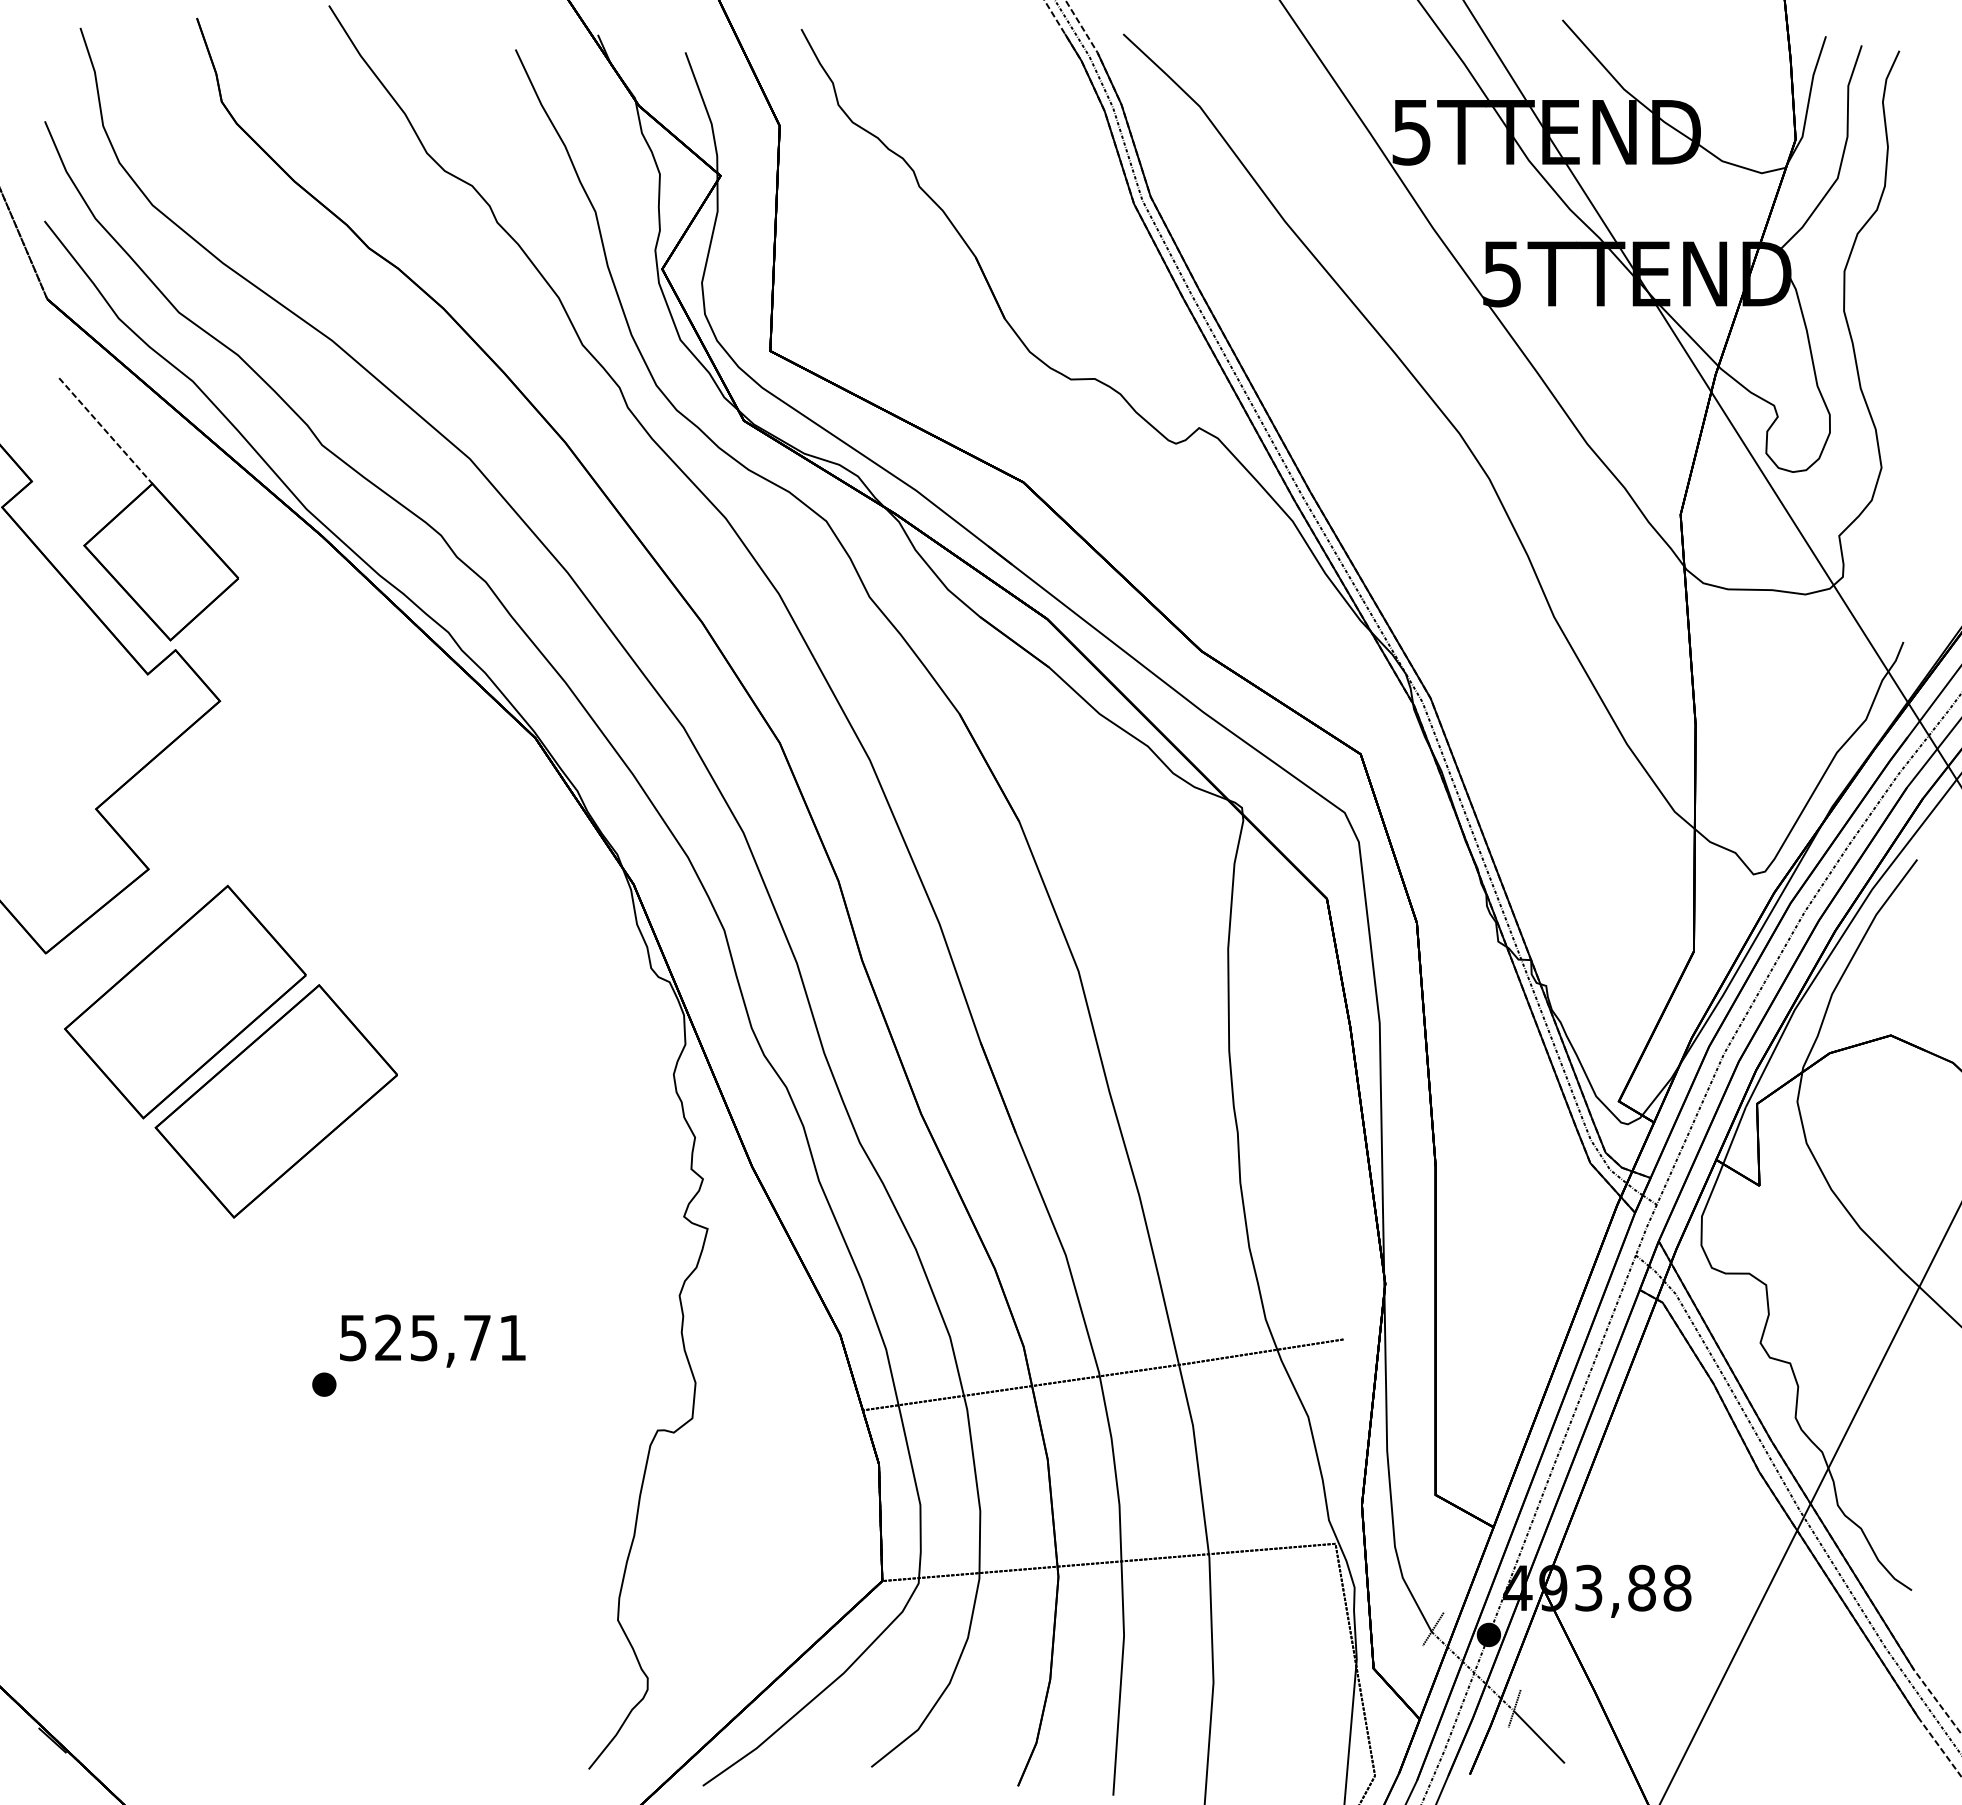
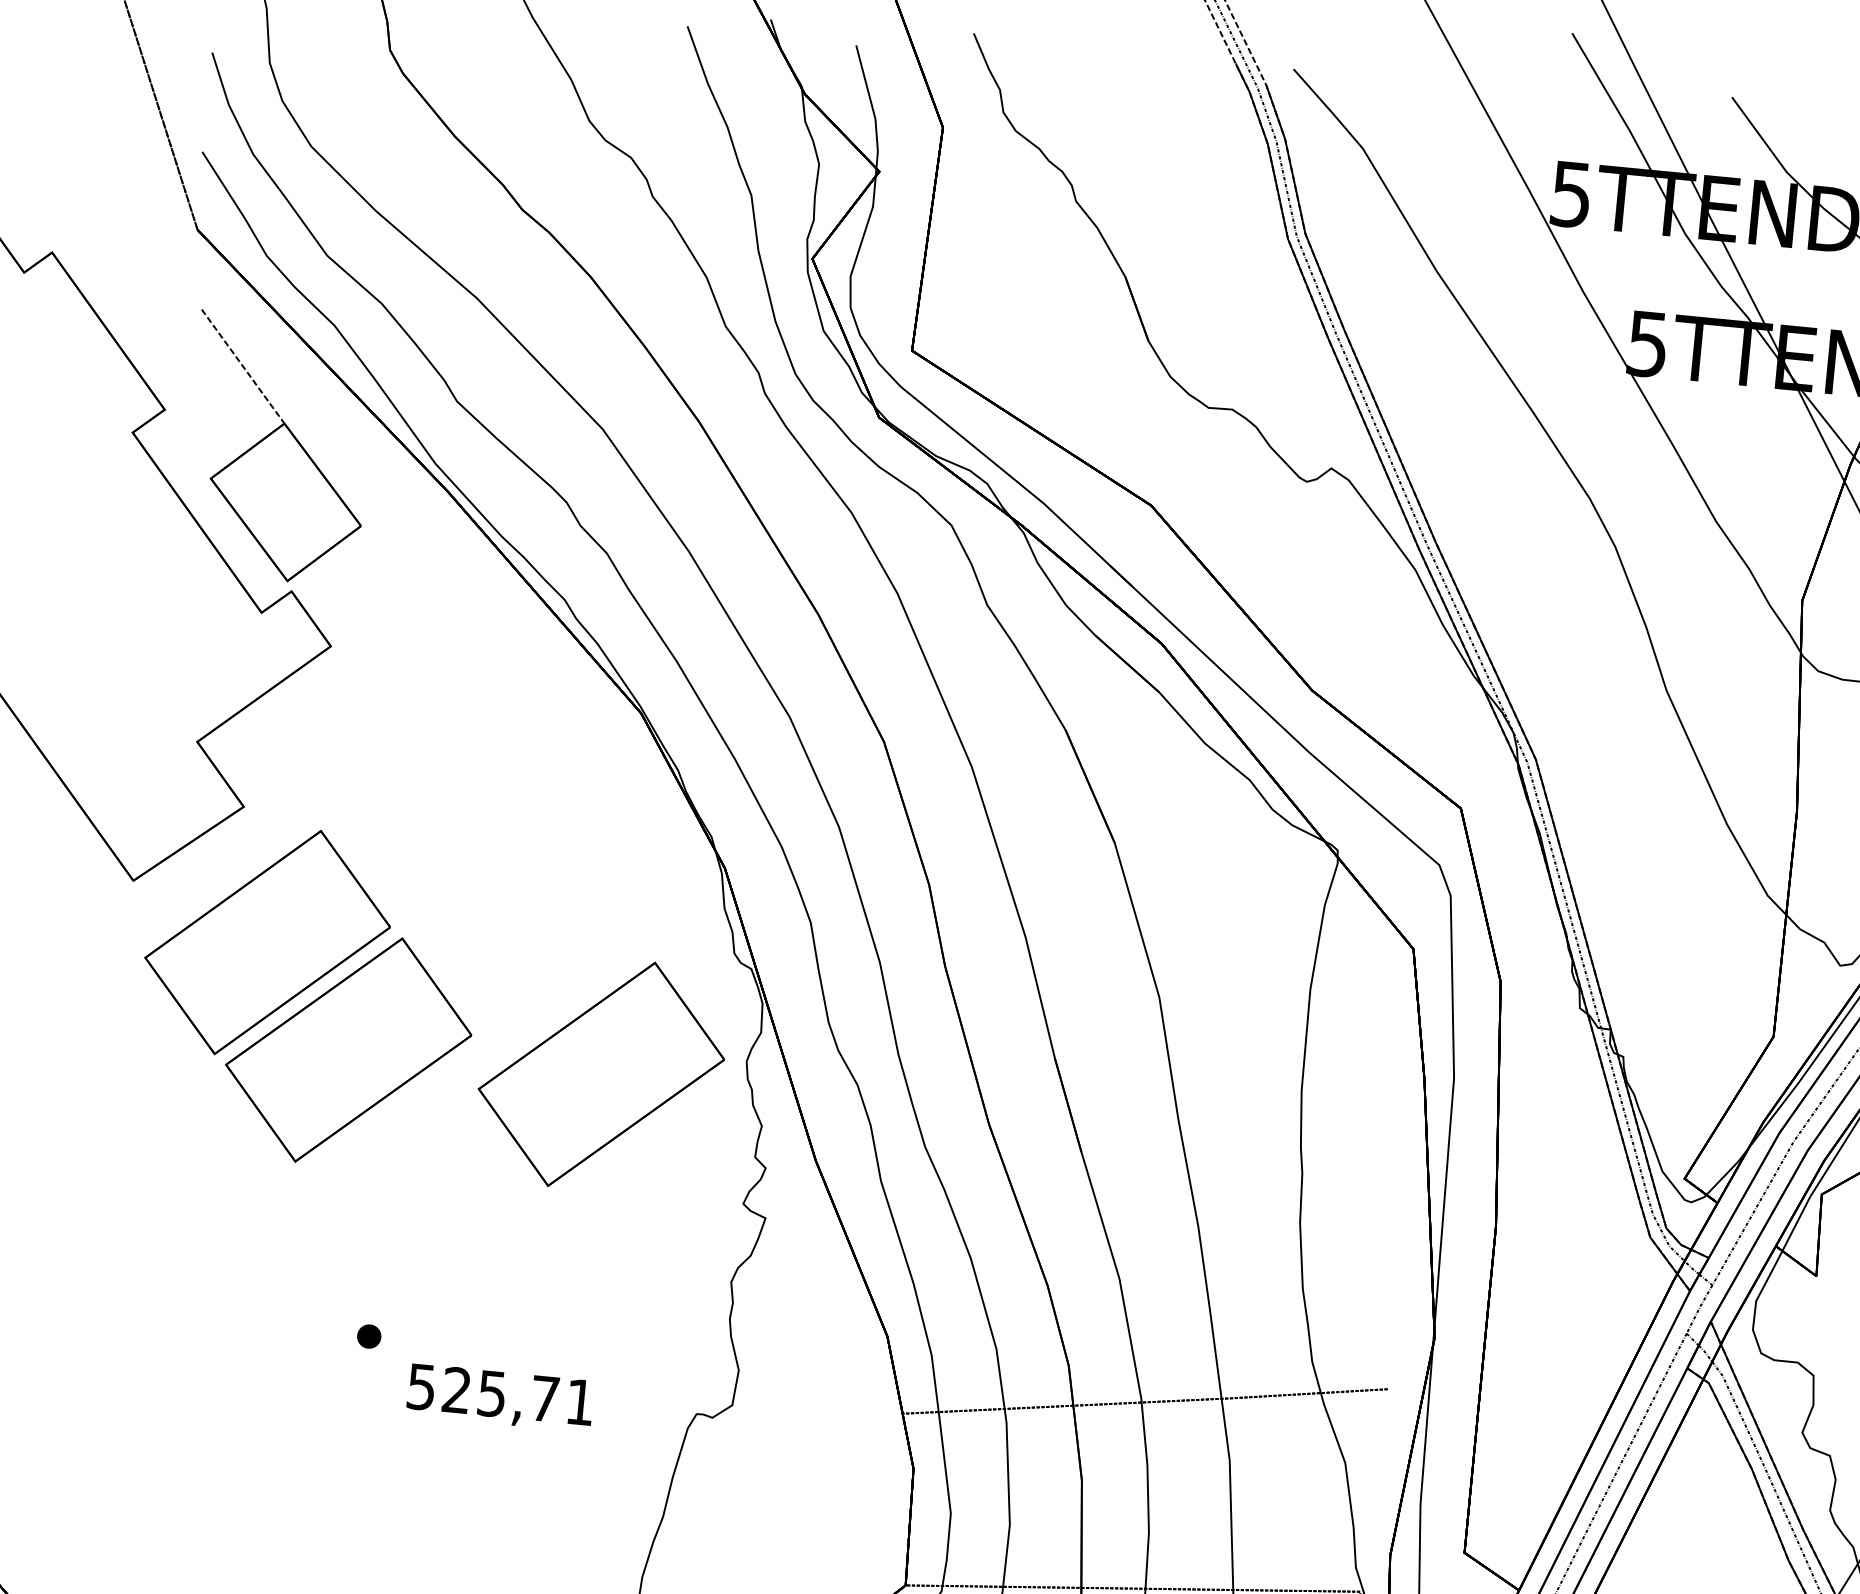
part: (529, 1101) -> (600, 1074), added
text: (432, 1340) -> (500, 1397), moved

